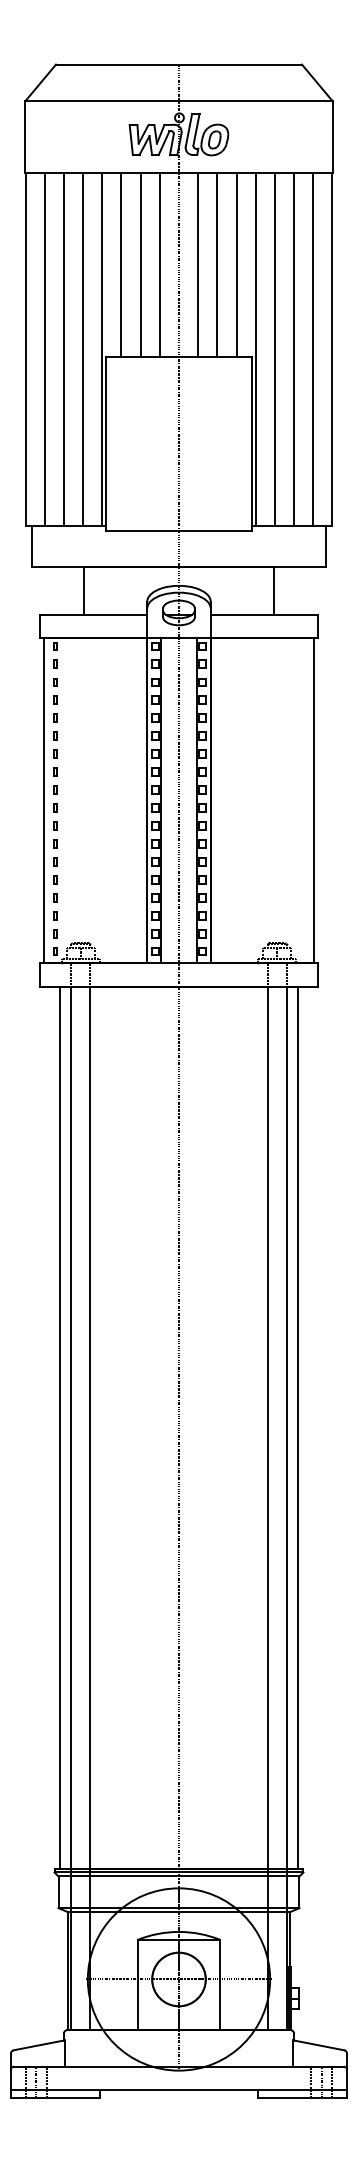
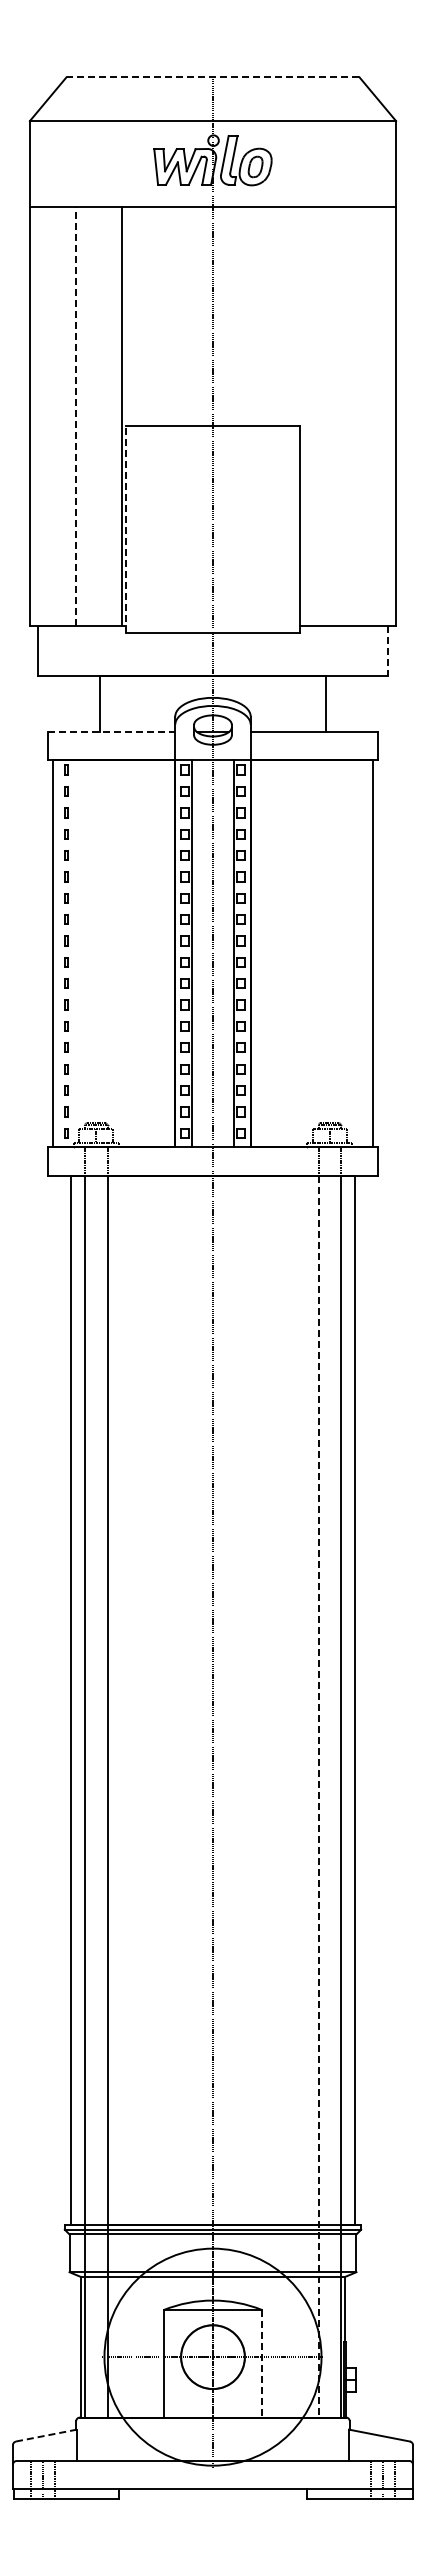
line: (178, 64) -> (212, 77), solid -> dashed
line: (121, 264) -> (144, 315), removed
line: (140, 264) -> (167, 315), removed
line: (160, 264) -> (190, 315), removed
line: (197, 264) -> (235, 315), removed
line: (217, 264) -> (258, 315), removed
line: (236, 264) -> (281, 315), removed
line: (45, 349) -> (53, 416), removed
line: (64, 349) -> (76, 416), solid -> dashed
line: (83, 349) -> (99, 416), removed
line: (255, 349) -> (304, 416), removed
line: (274, 349) -> (326, 416), removed
line: (293, 349) -> (349, 416), removed
line: (312, 349) -> (372, 416), removed
line: (106, 444) -> (126, 529), solid -> dashed
line: (325, 546) -> (387, 650), solid -> dashed
line: (93, 614) -> (111, 732), solid -> dashed
line: (267, 1508) -> (318, 1796), solid -> dashed
line: (220, 1984) -> (262, 2363), solid -> dashed
line: (38, 2045) -> (45, 2435), solid -> dashed

